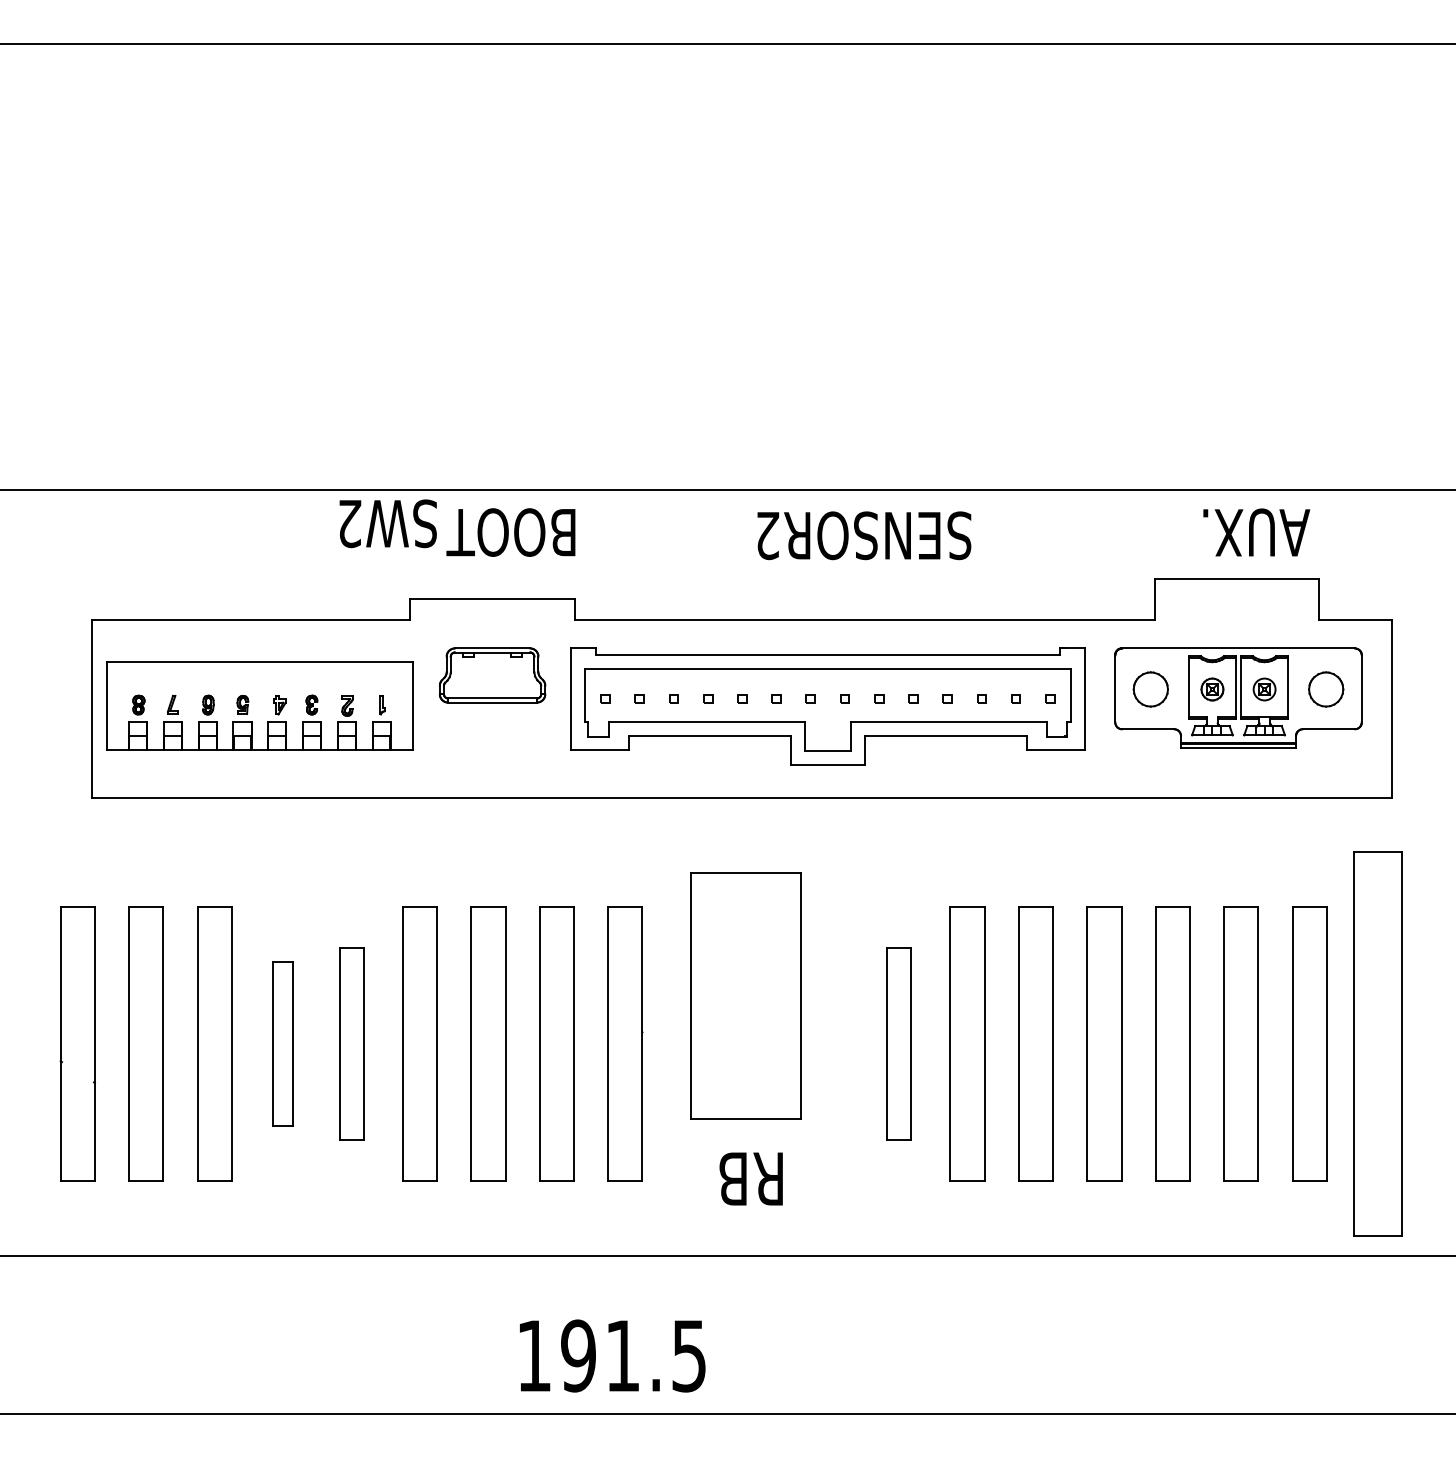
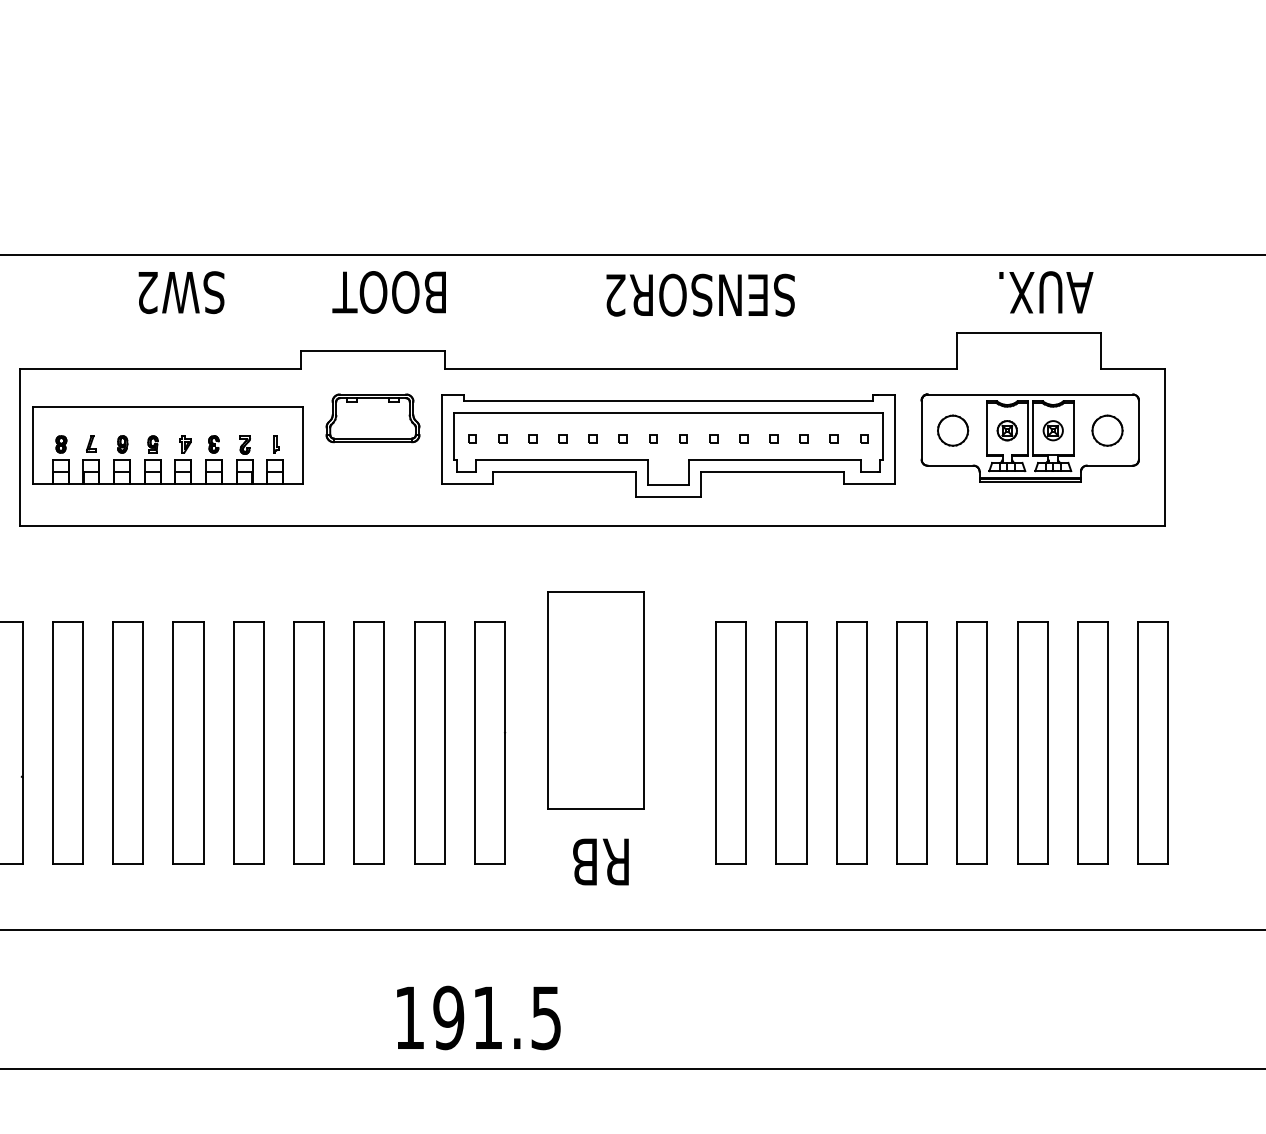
text: (387, 523) -> (180, 292), moved
part: (282, 1043) -> (187, 742), size x1.67
part: (351, 1043) -> (248, 742), size x1.43
part: (898, 1043) -> (730, 742), size x1.43
part: (1377, 1043) -> (1152, 742), size x0.71

